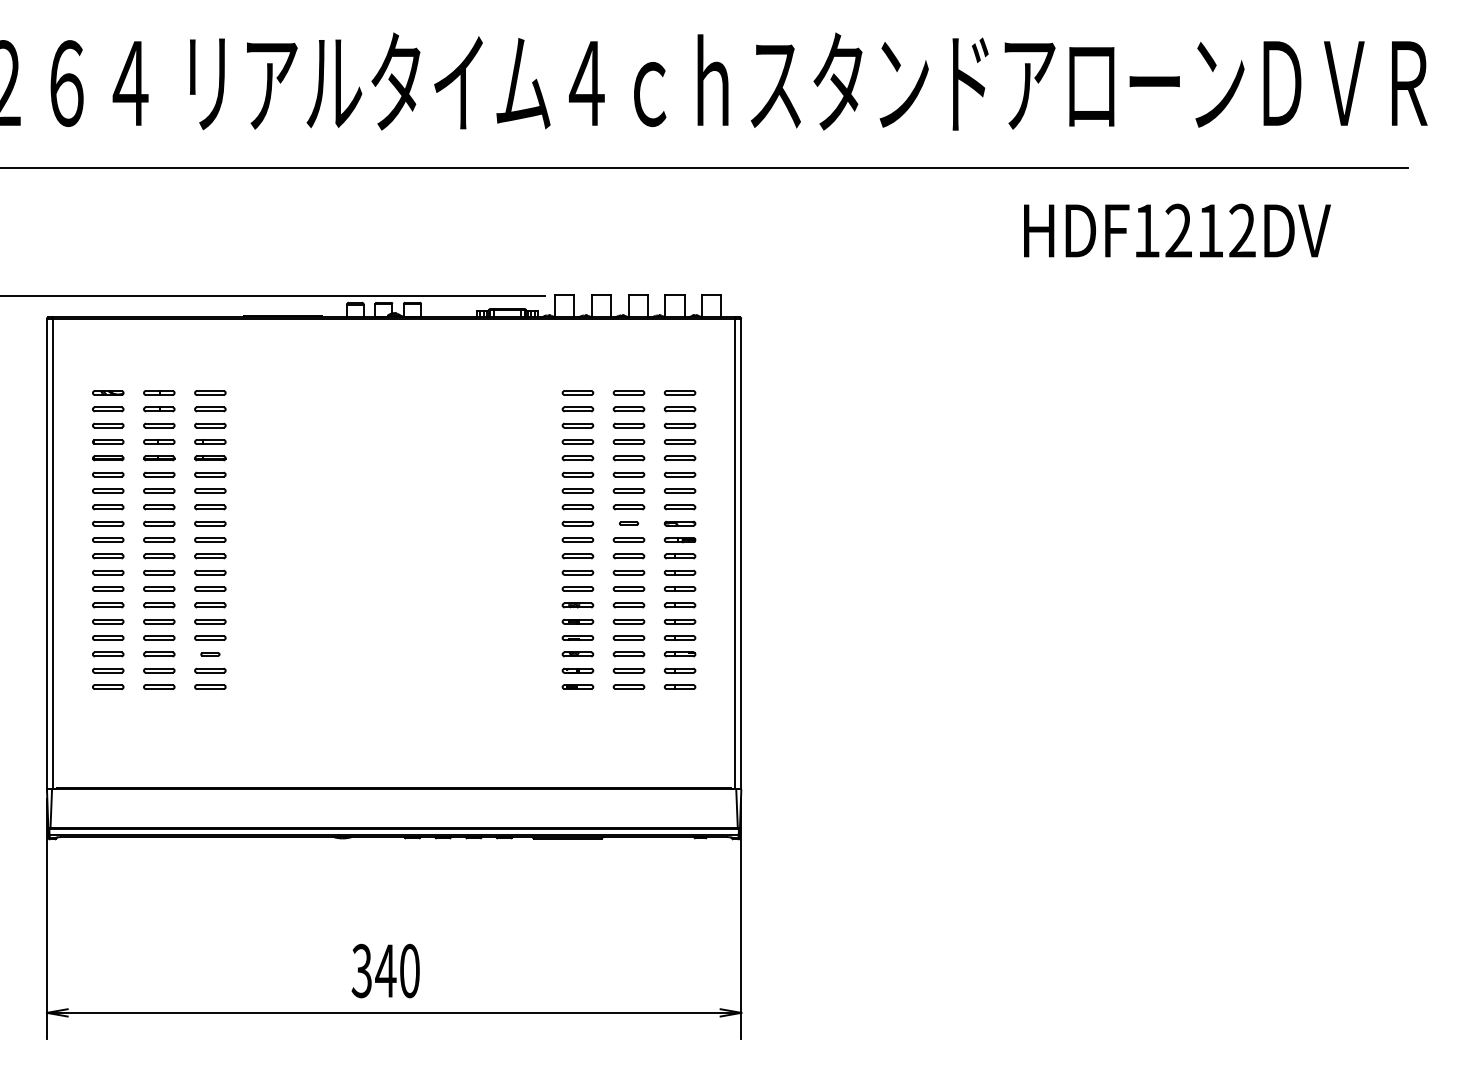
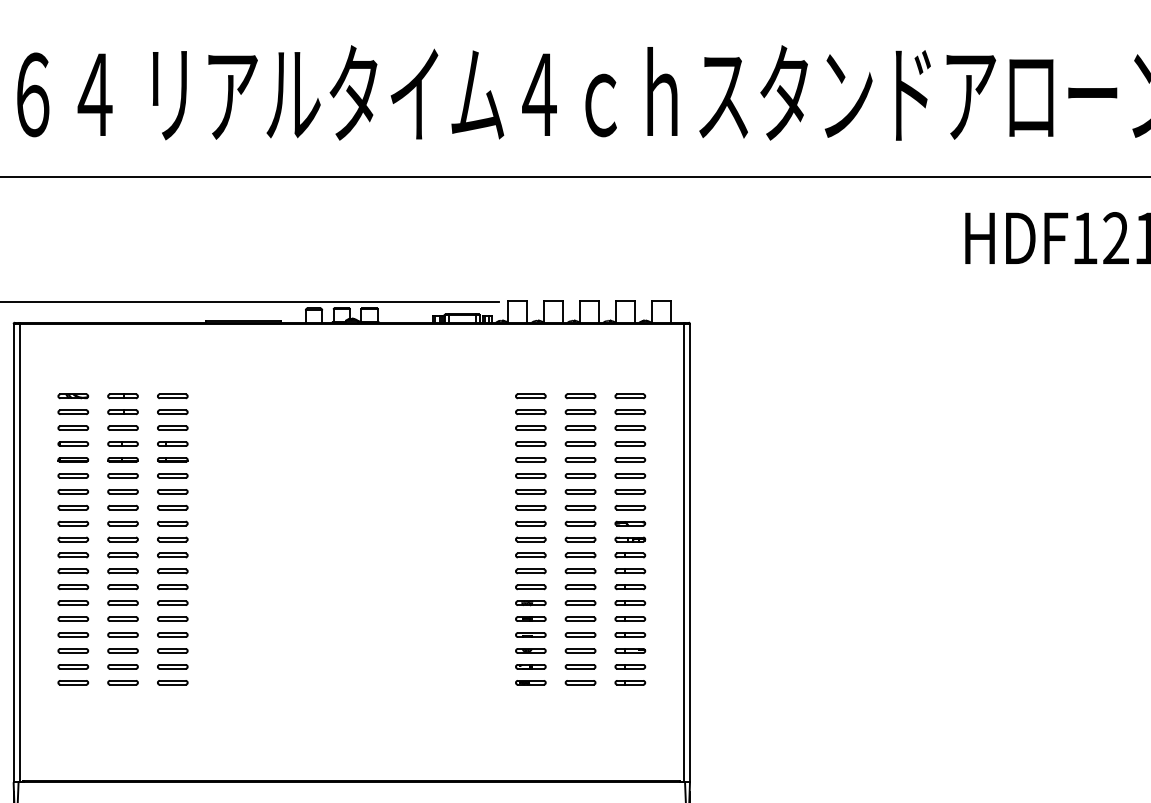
part: (628, 523) -> (580, 523), size x1.67
part: (210, 654) -> (172, 651), size x1.67

